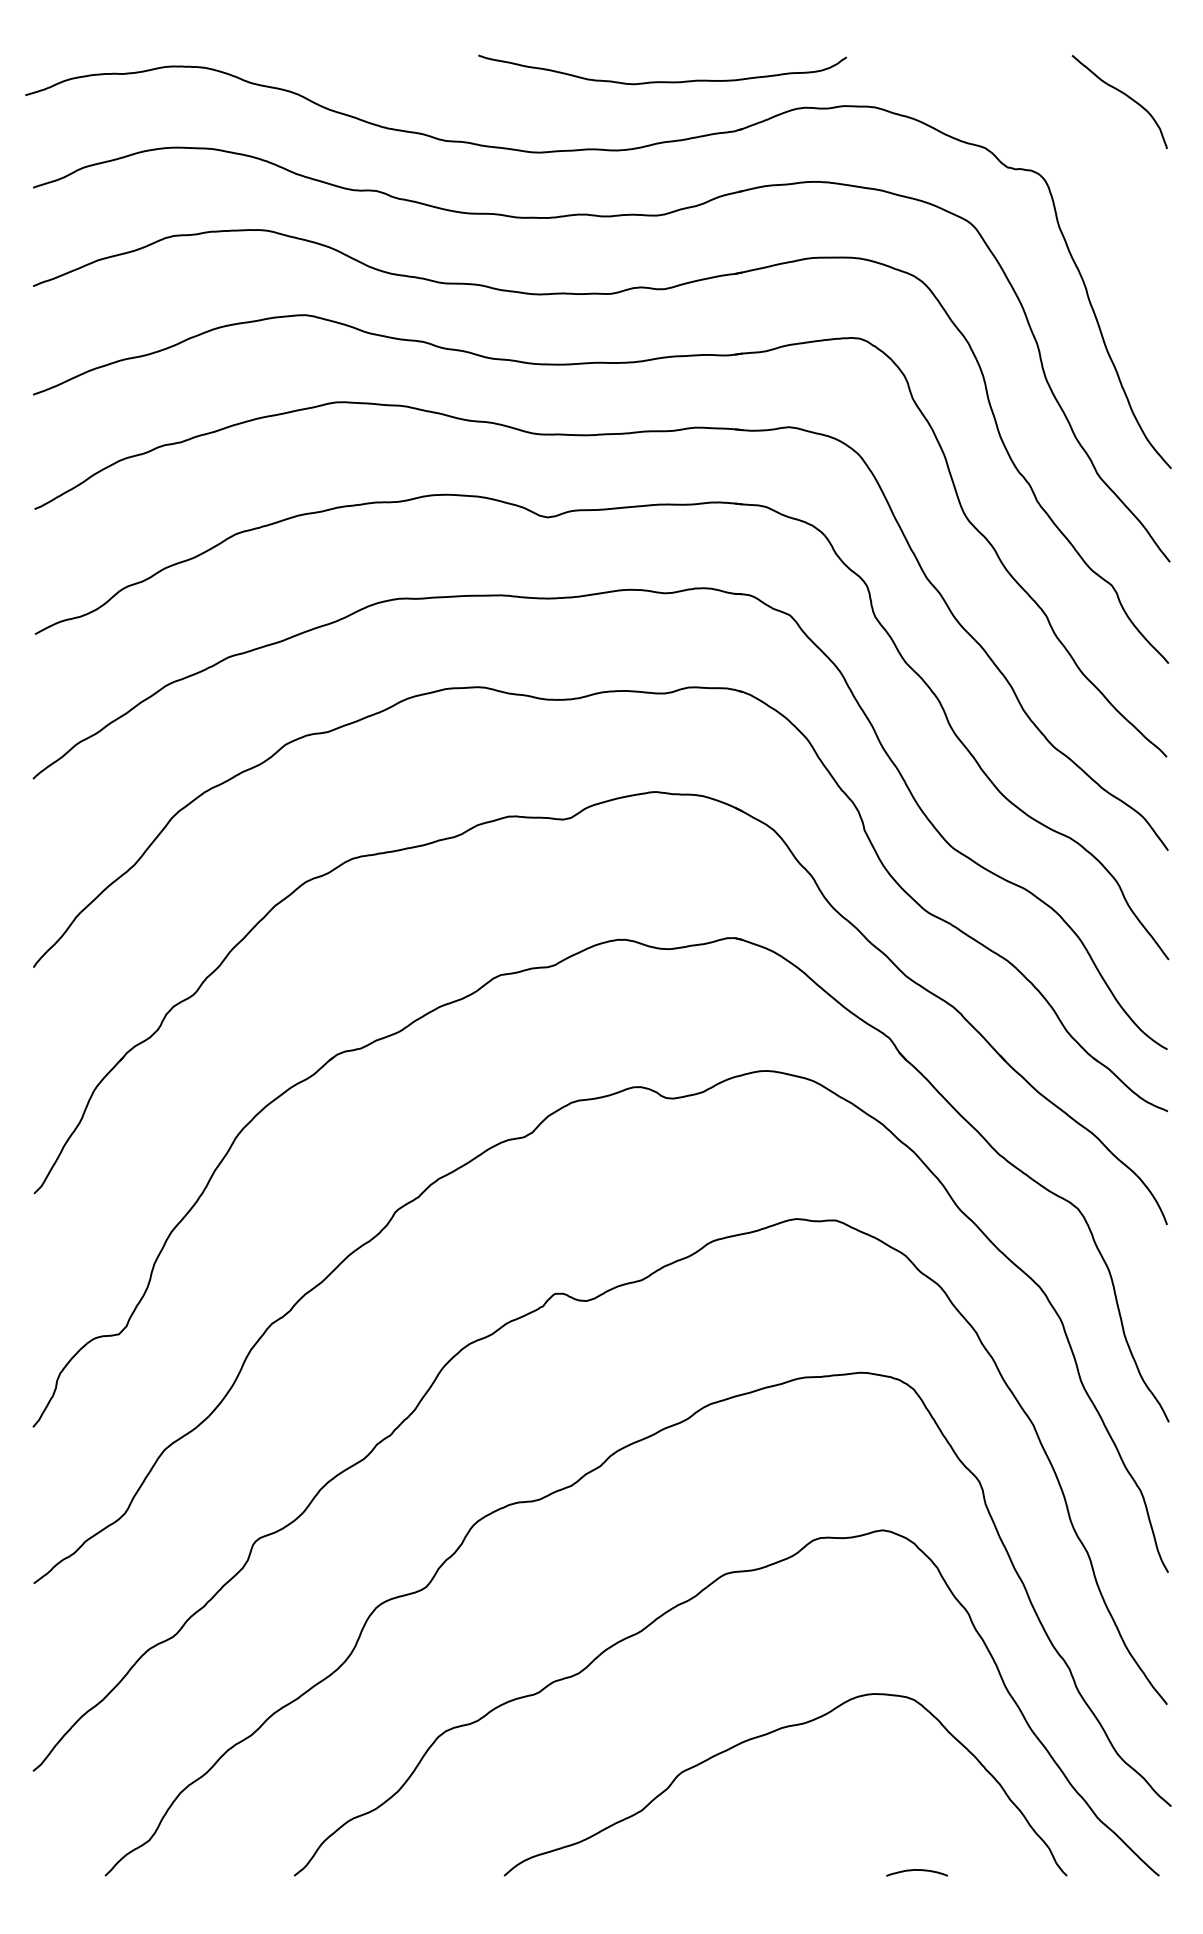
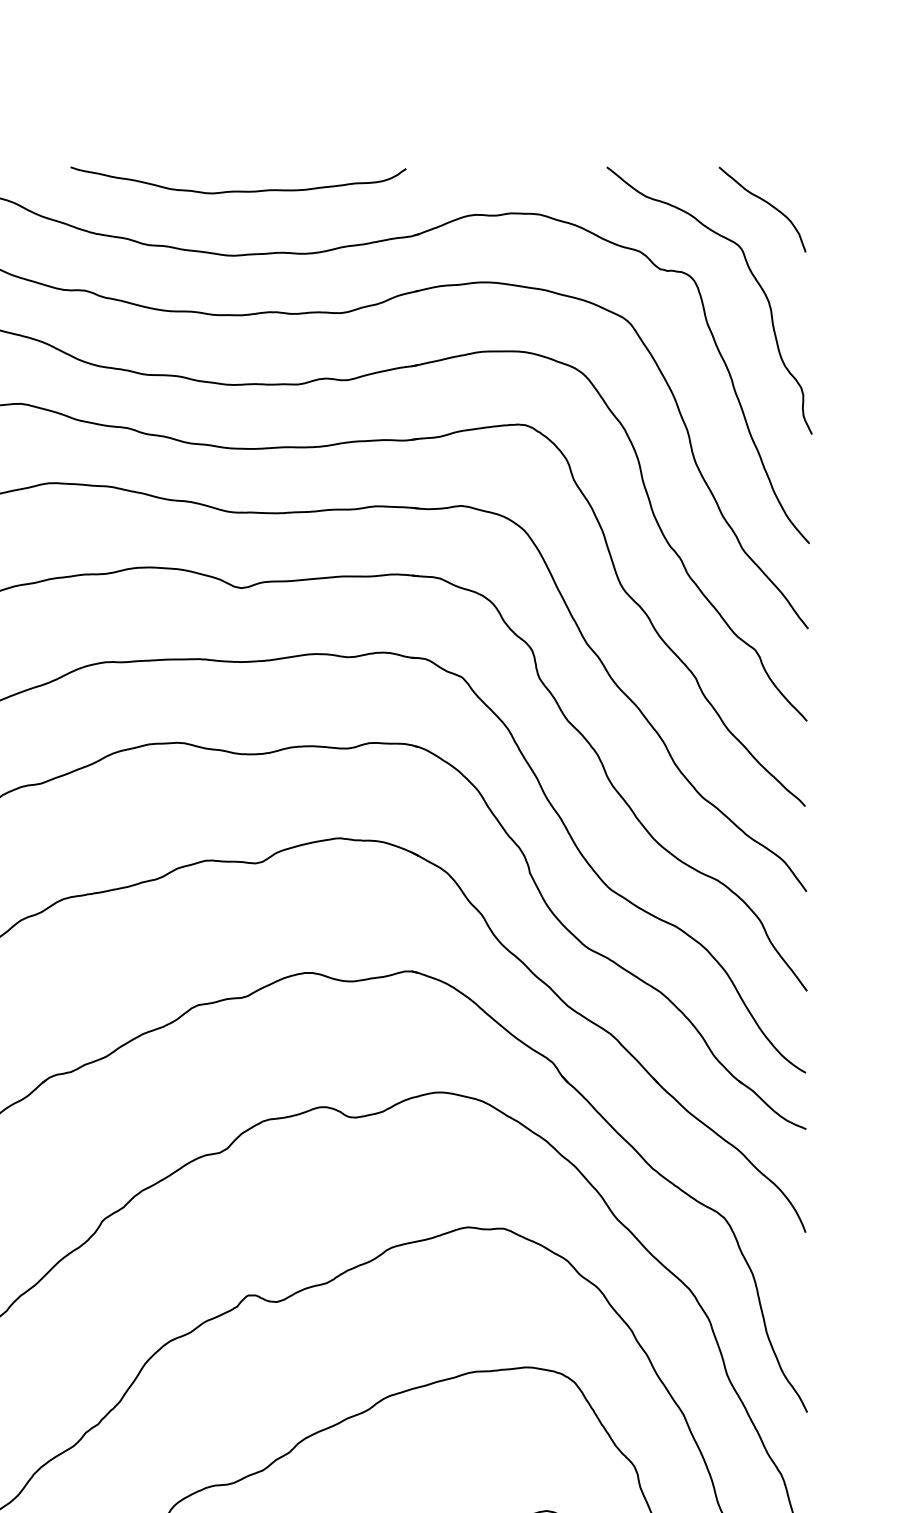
curve: (662, 81) -> (238, 190), moved
curve: (1108, 174) -> (752, 275), added

